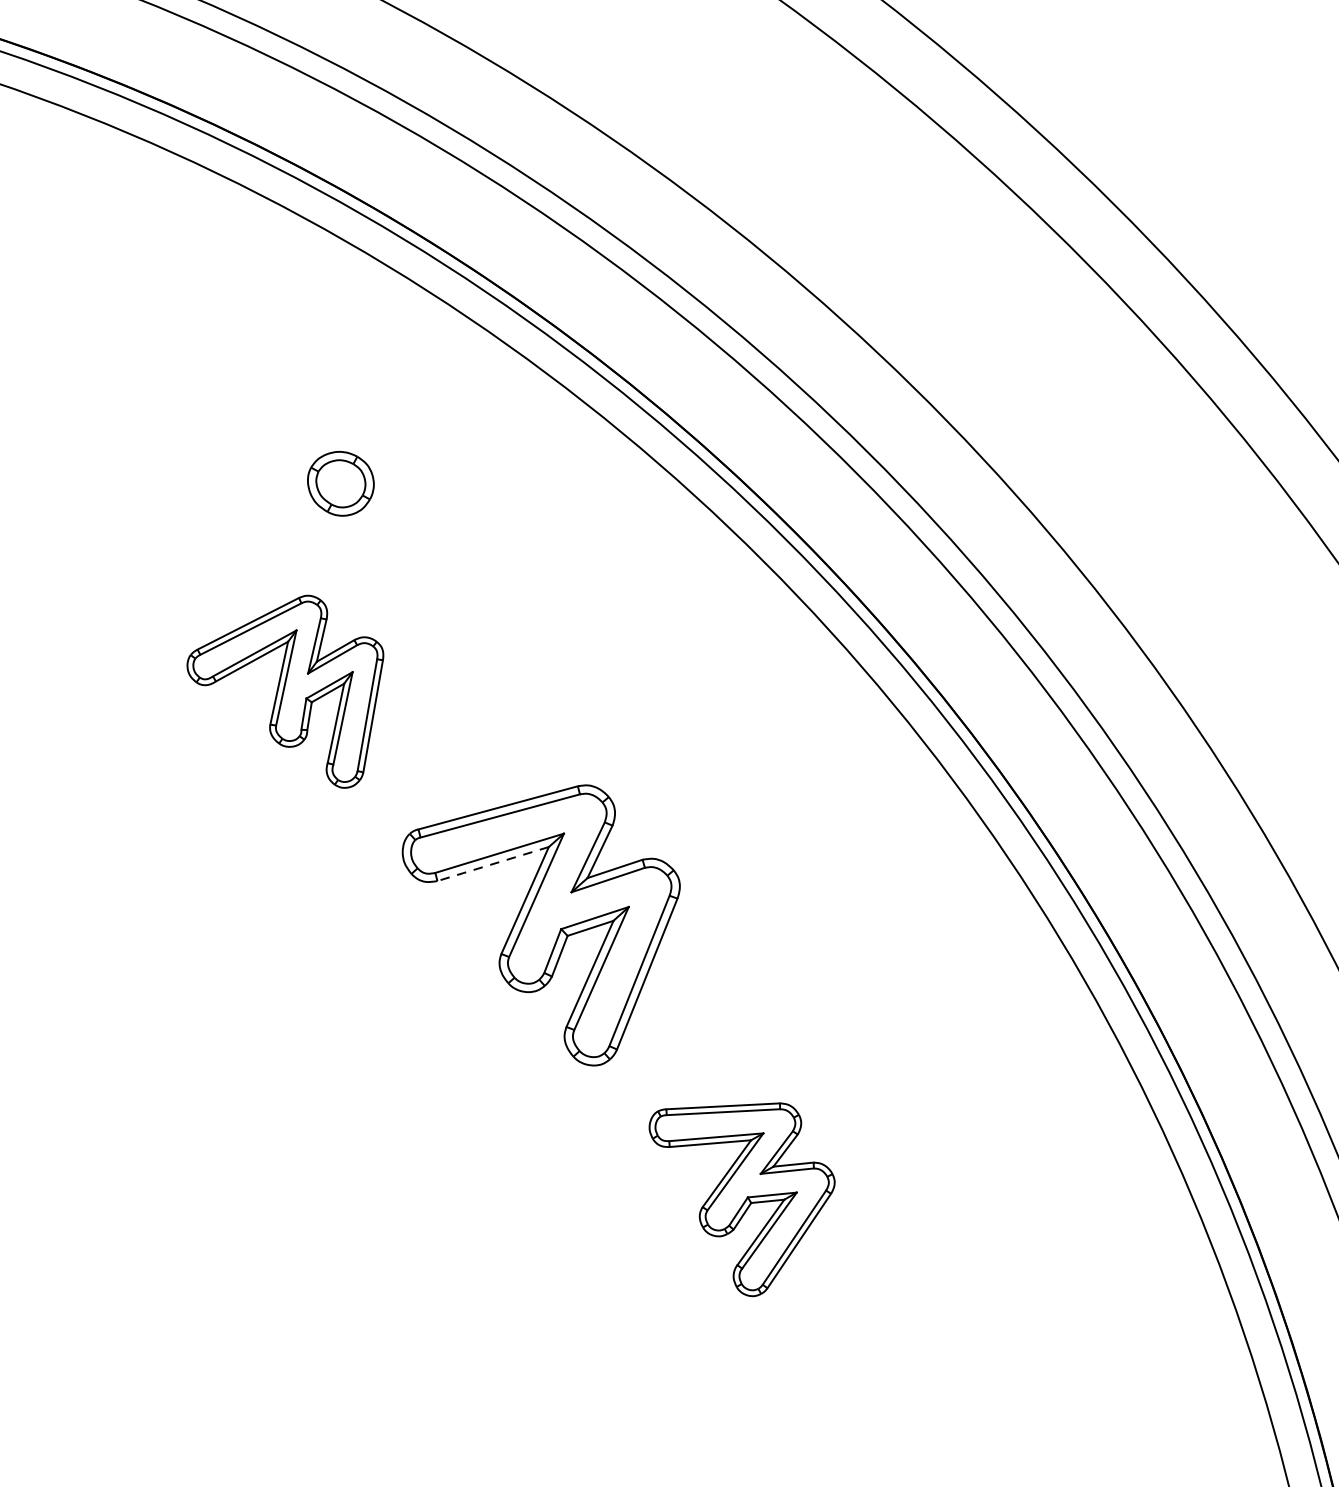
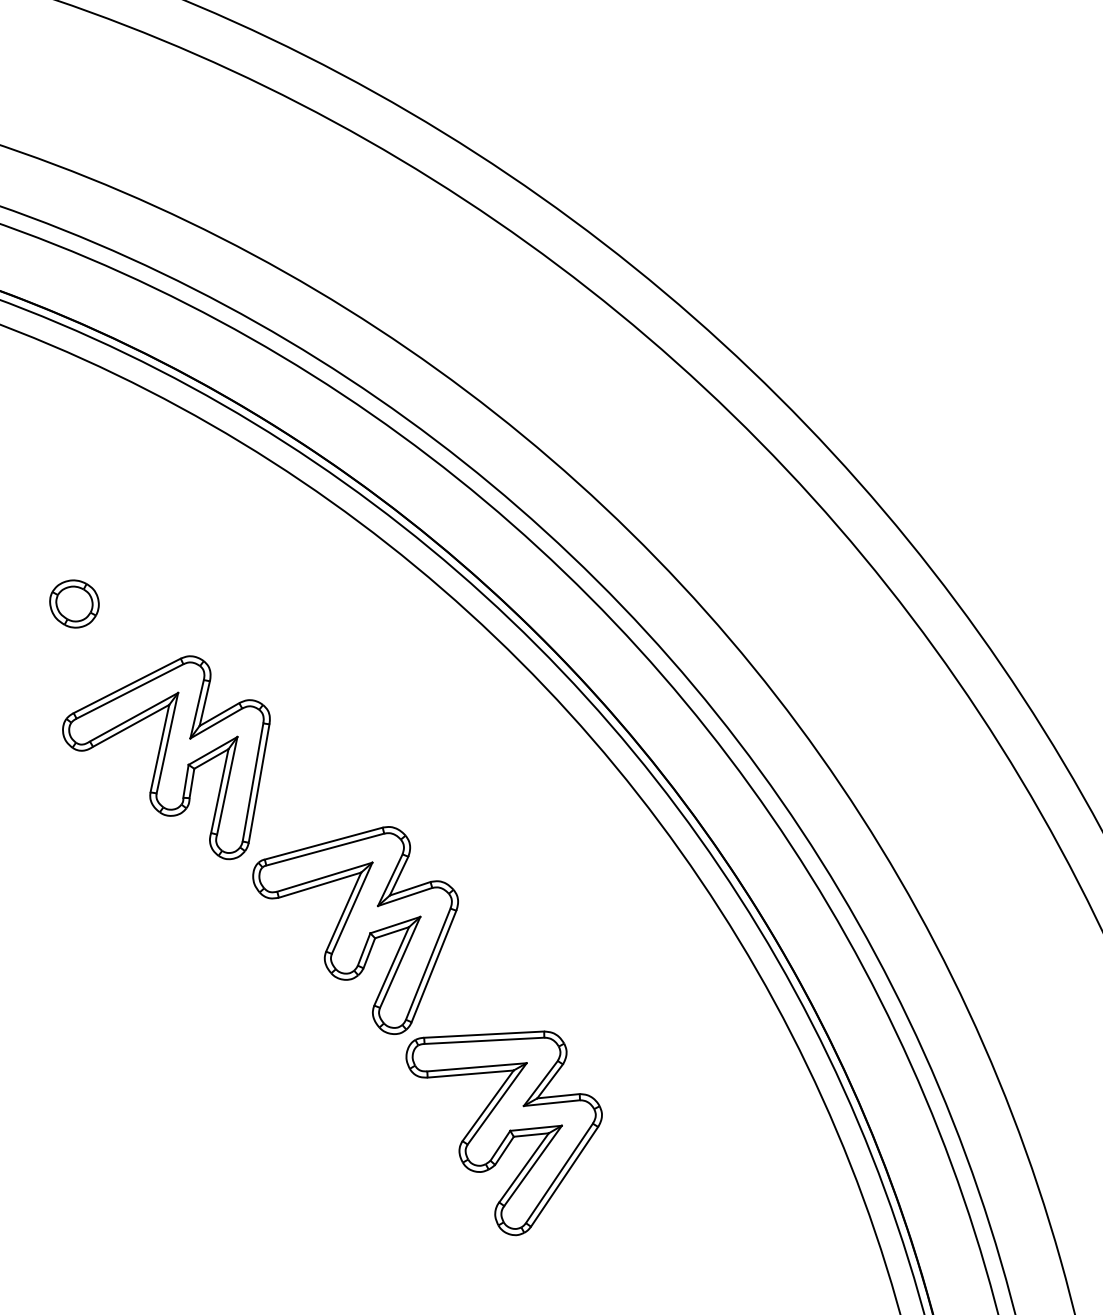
part: (340, 483) -> (74, 603), moved
part: (285, 691) -> (166, 757), size x1.43
line: (492, 864) -> (319, 885), dashed -> solid
part: (741, 1199) -> (503, 1133), size x1.43

